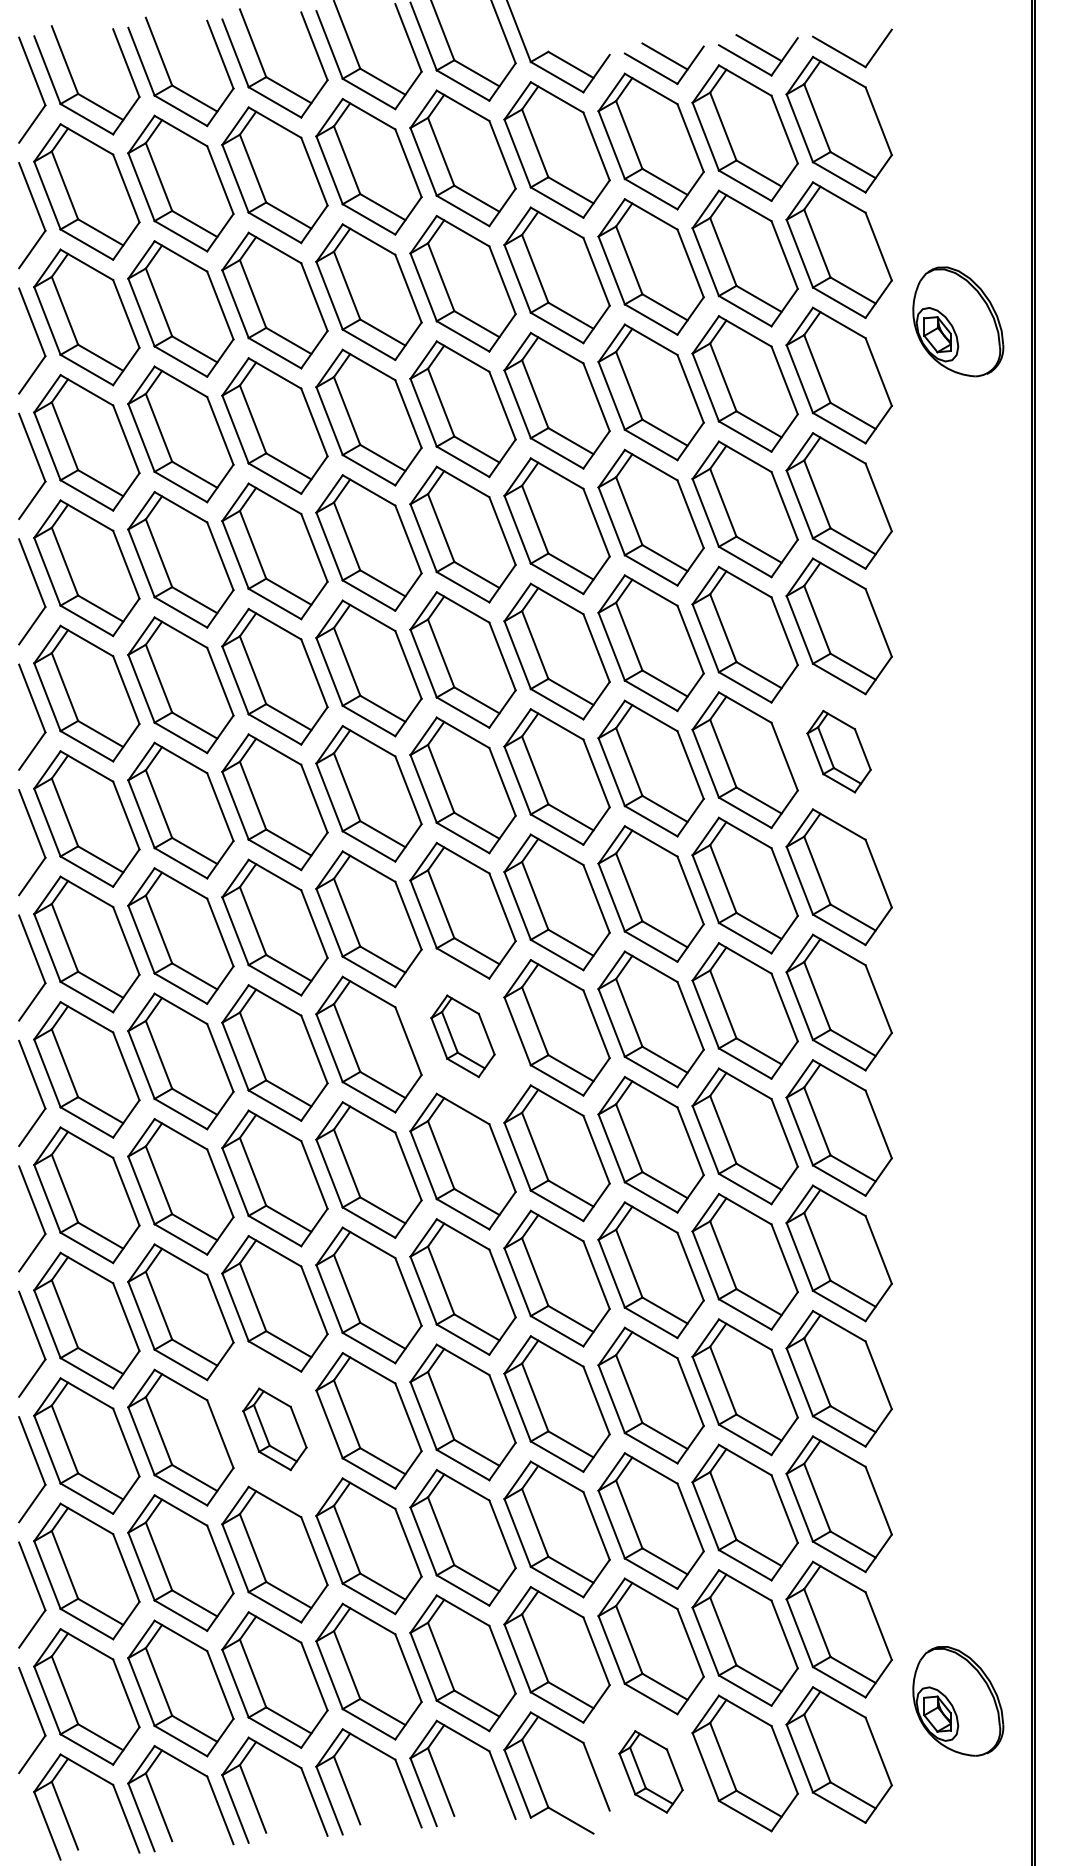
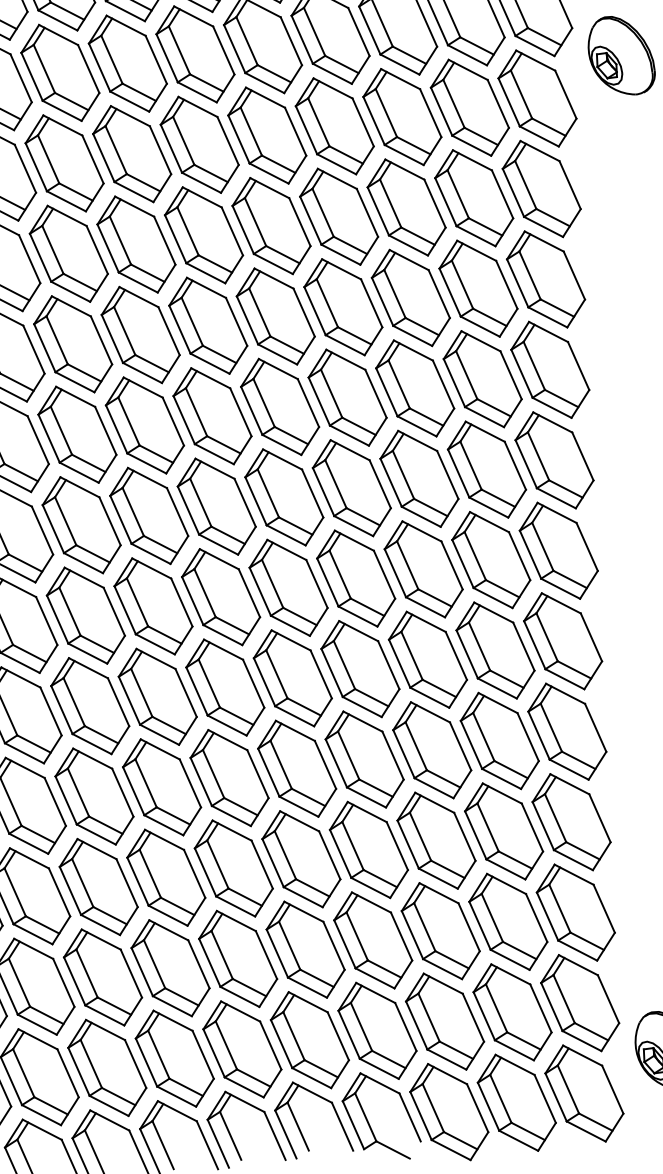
part: (838, 751) -> (549, 369), size x1.67
part: (462, 1036) -> (288, 588), size x1.67
part: (274, 1429) -> (165, 877), size x1.67
part: (650, 1771) -> (448, 1111), size x1.67

